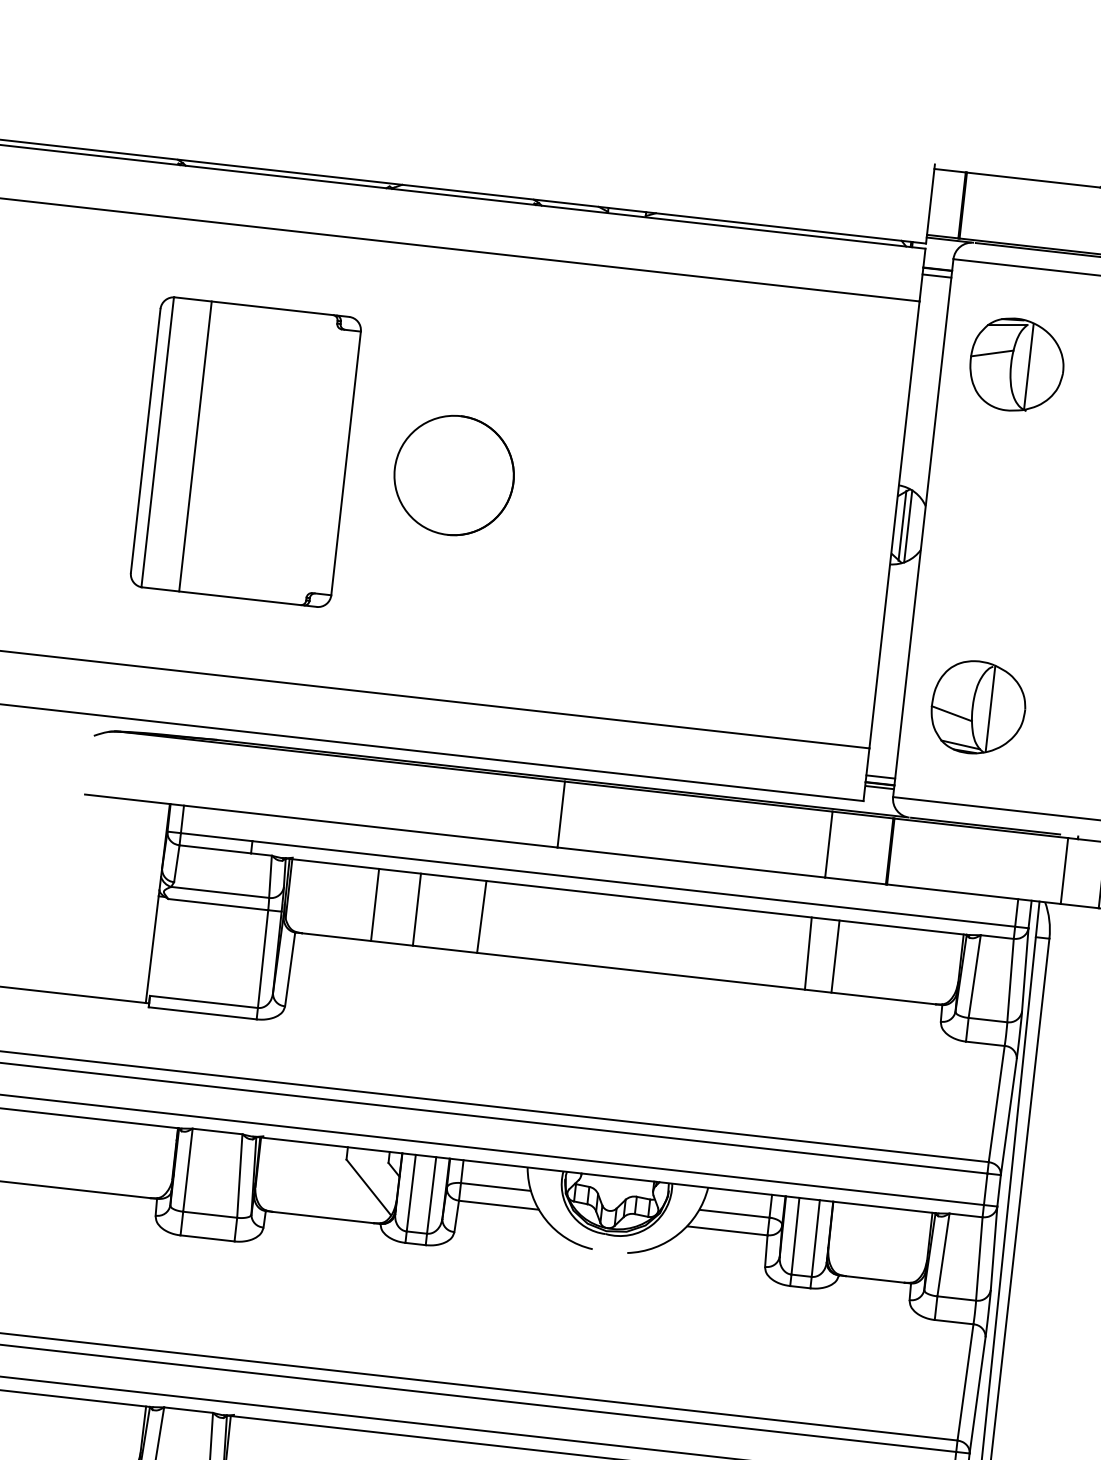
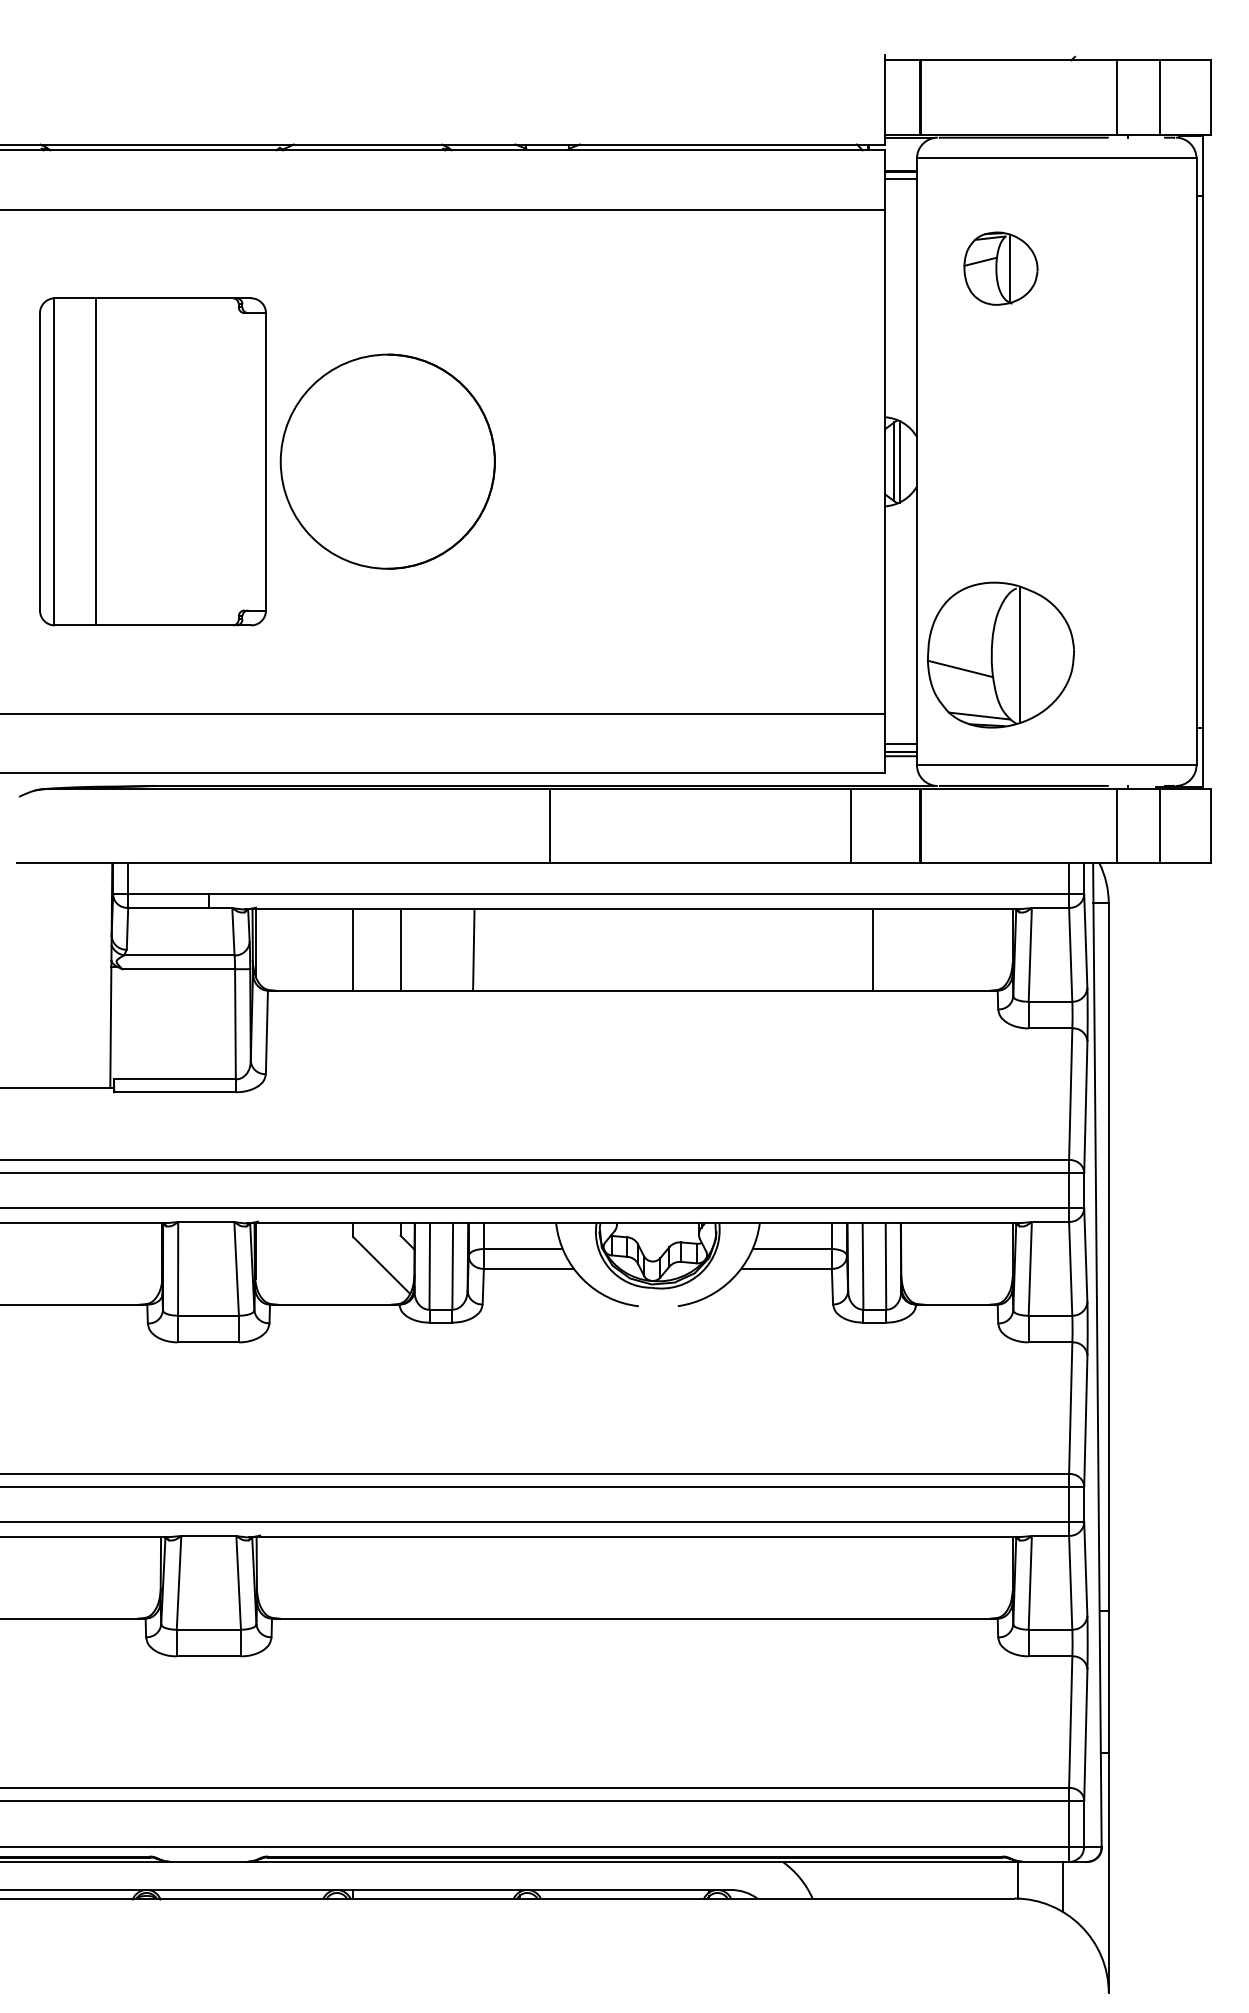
part: (1016, 365) -> (1000, 268), size x0.7
circle: (453, 475) -> (387, 461), size x1.6
part: (978, 707) -> (1000, 654), size x1.4
line: (807, 953) -> (841, 949), removed

